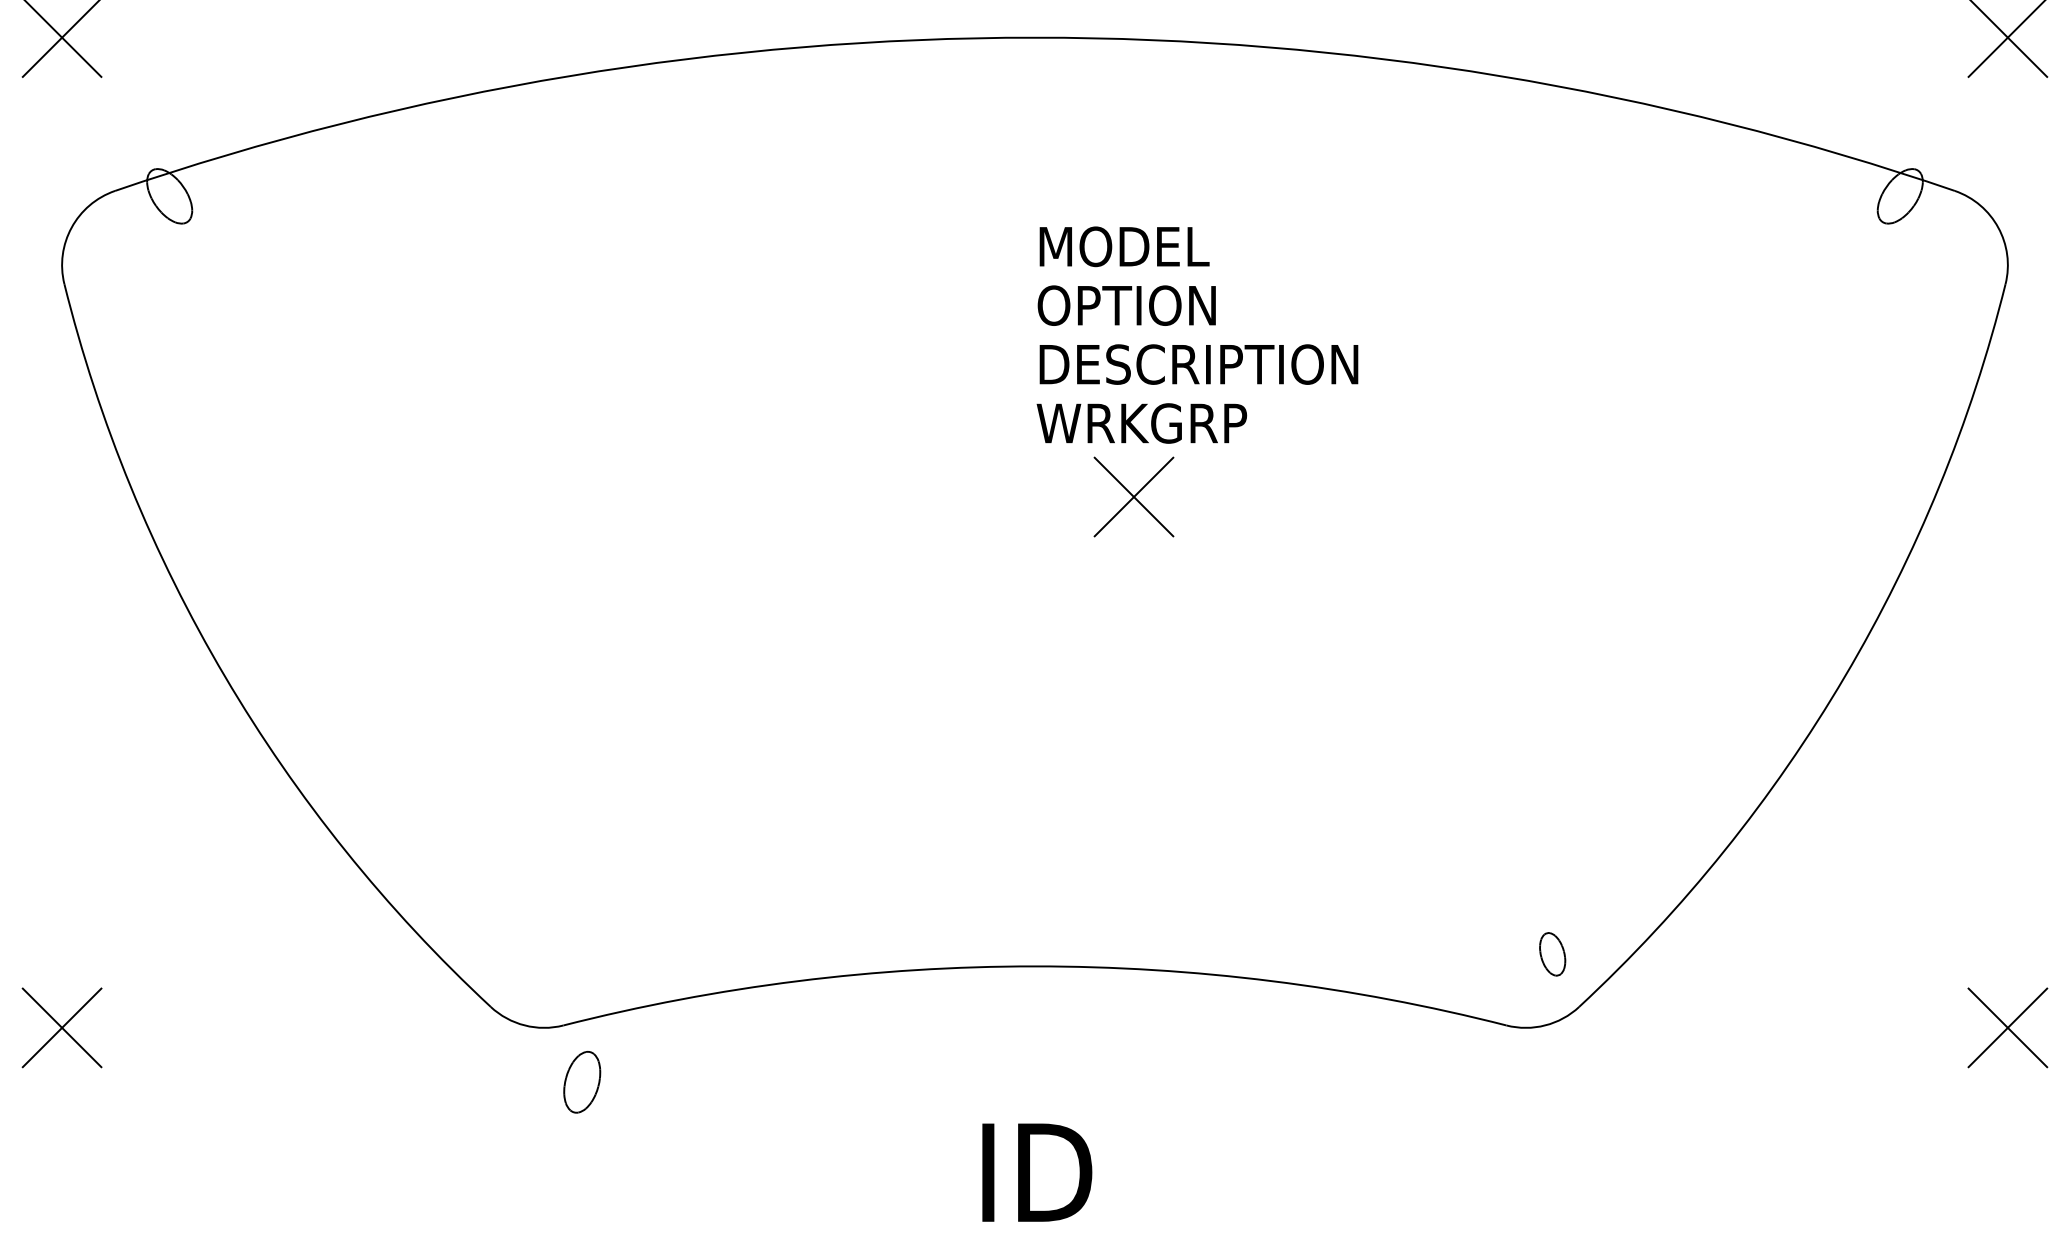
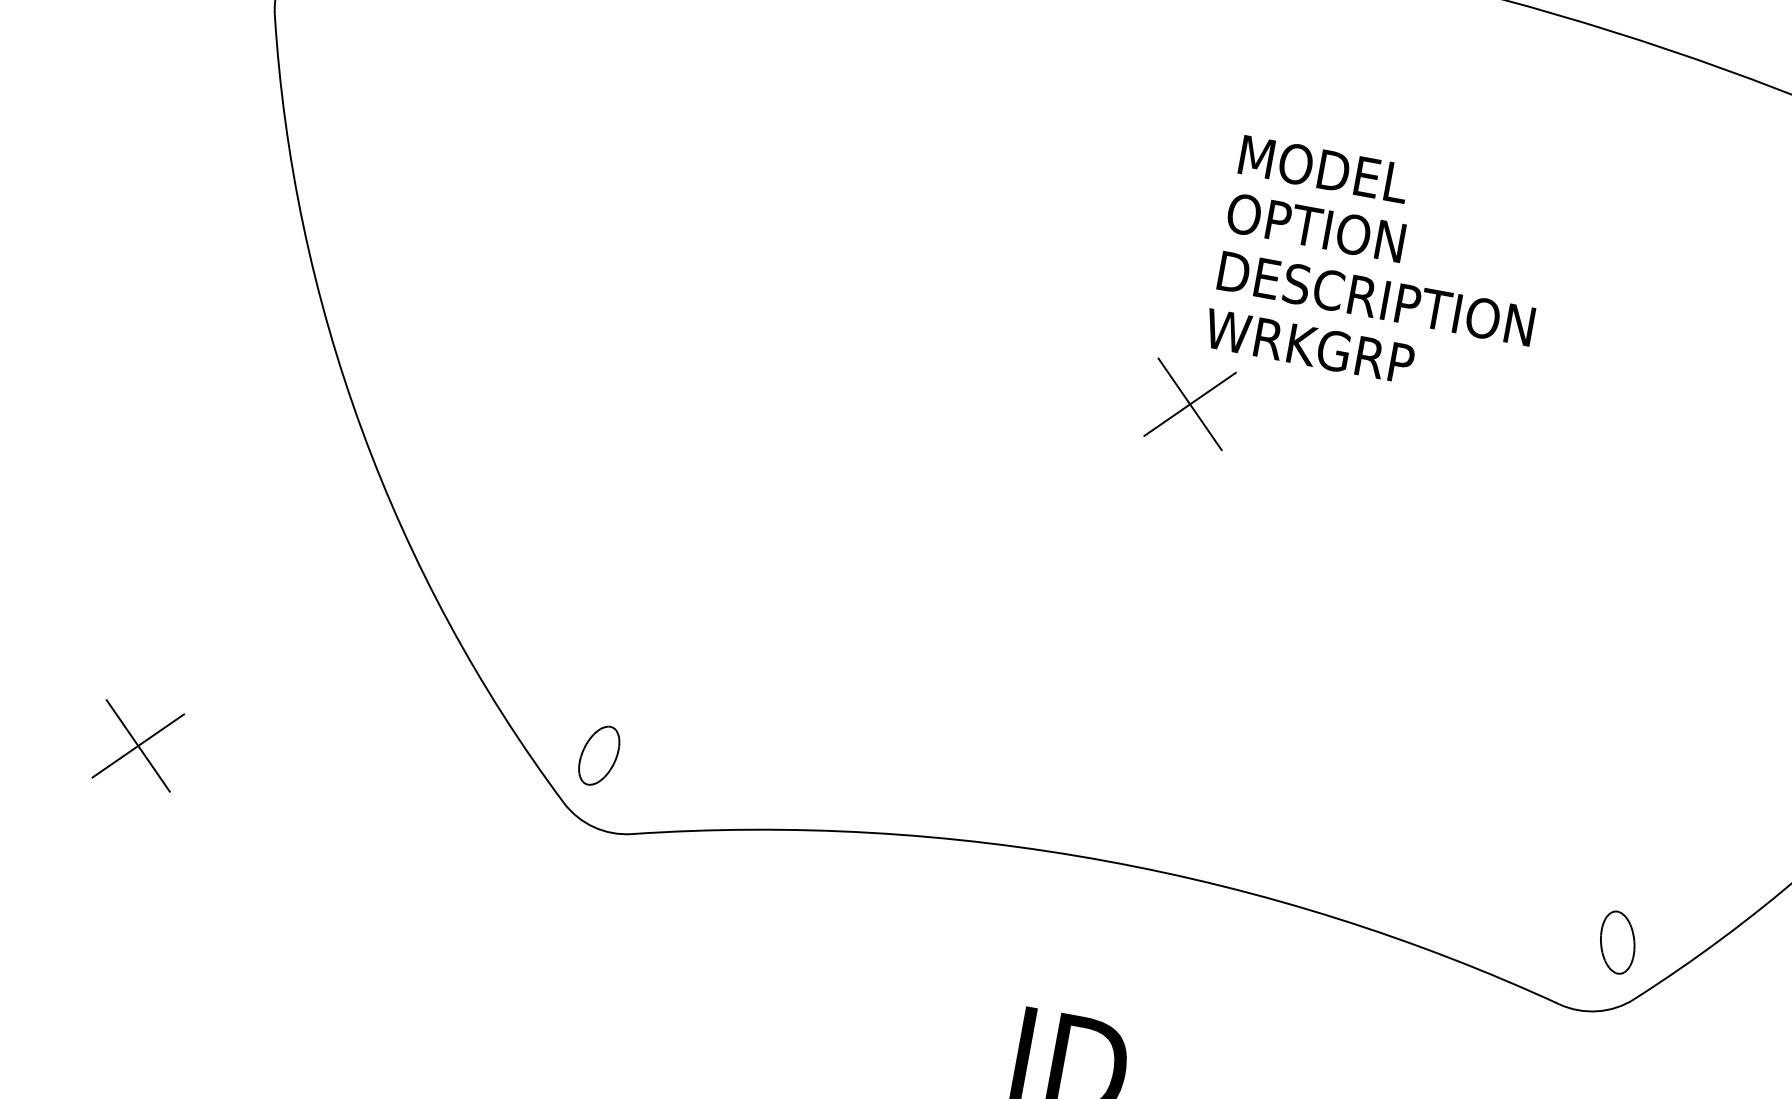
part: (1133, 496) -> (1189, 403), moved
part: (1552, 954) -> (1617, 942), size x1.43
part: (582, 1082) -> (599, 755), moved

